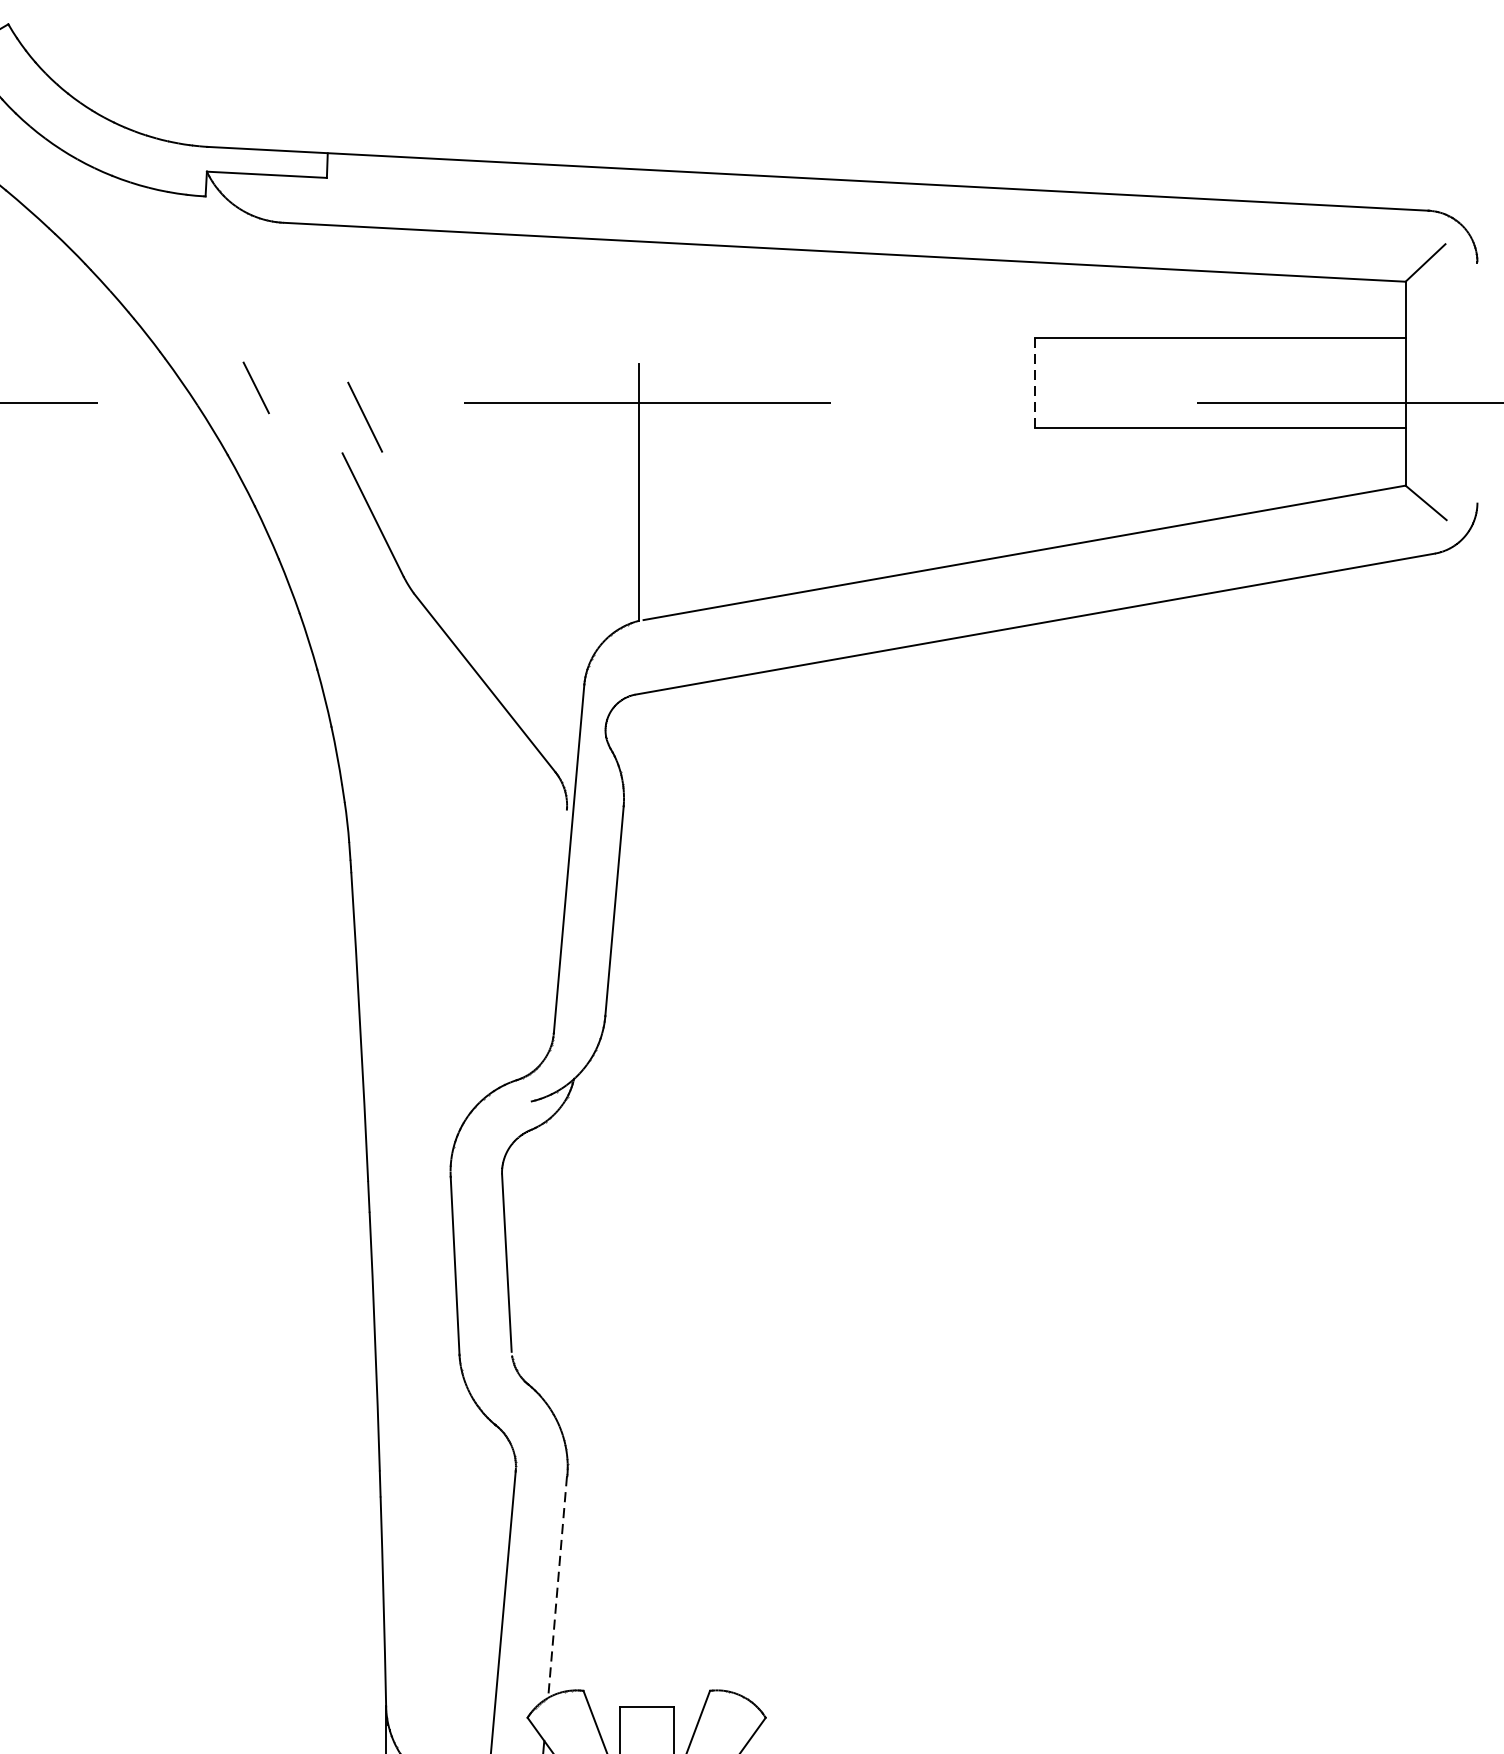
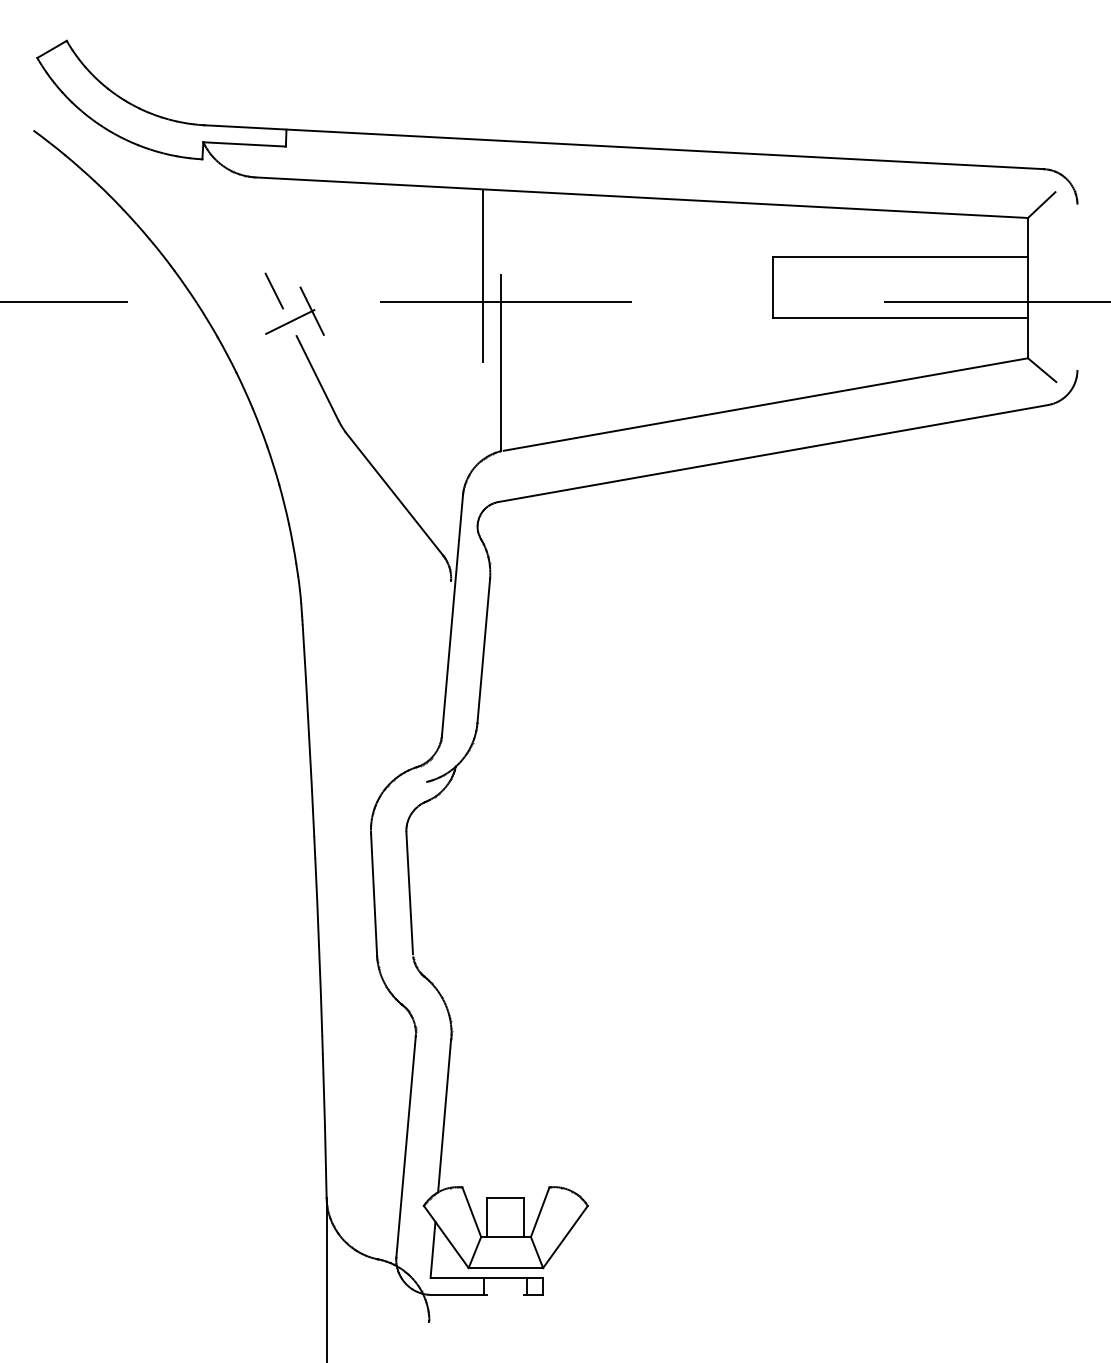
line: (614, 365) -> (483, 275), added
line: (1035, 382) -> (773, 287), dashed -> solid
line: (255, 387) -> (273, 290), moved
line: (333, 432) -> (290, 321), added
line: (557, 1587) -> (444, 1116), dashed -> solid

